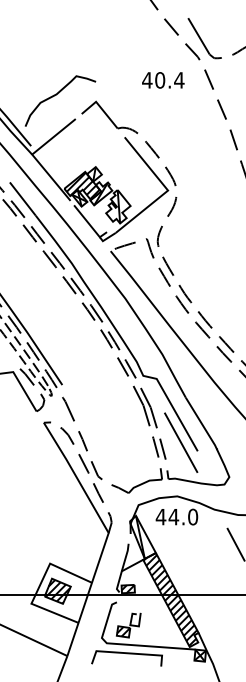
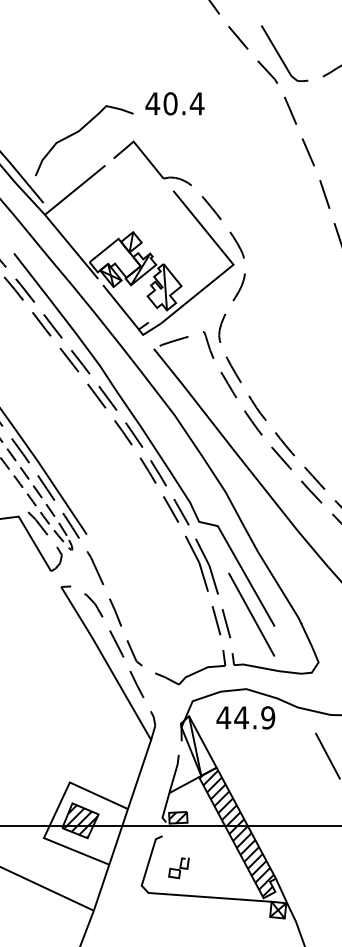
text: (162, 80) -> (174, 103), moved
hatch: (83, 186) -> (115, 258), removed
text: (193, 516) -> (268, 717), 44.0 -> 44.9
part: (128, 624) -> (178, 867), size x0.6
line: (126, 653) -> (176, 907), removed

